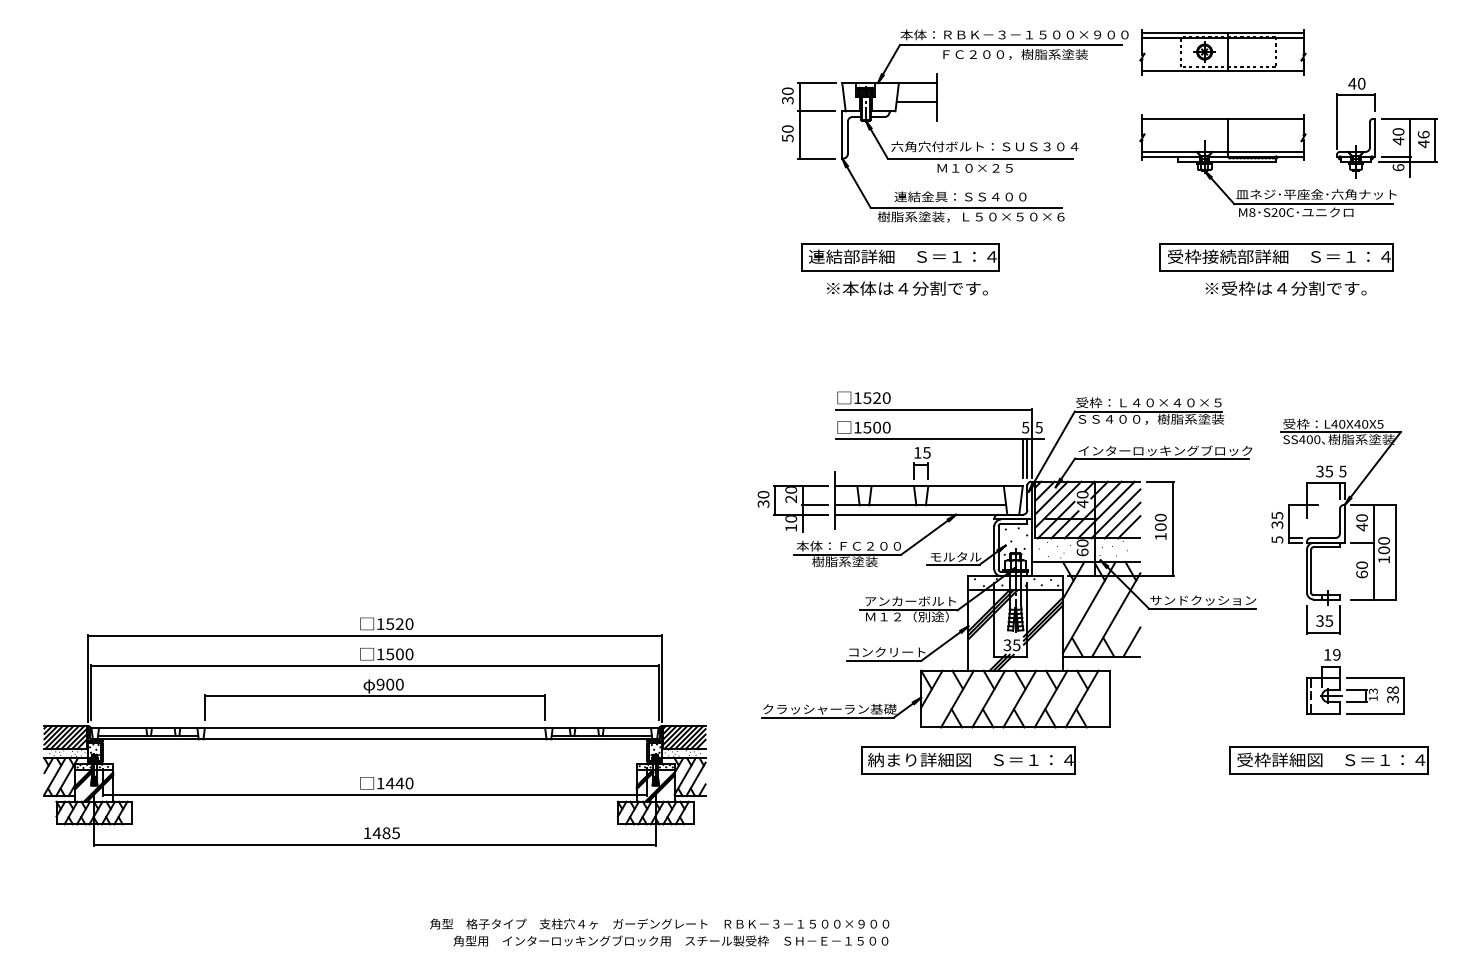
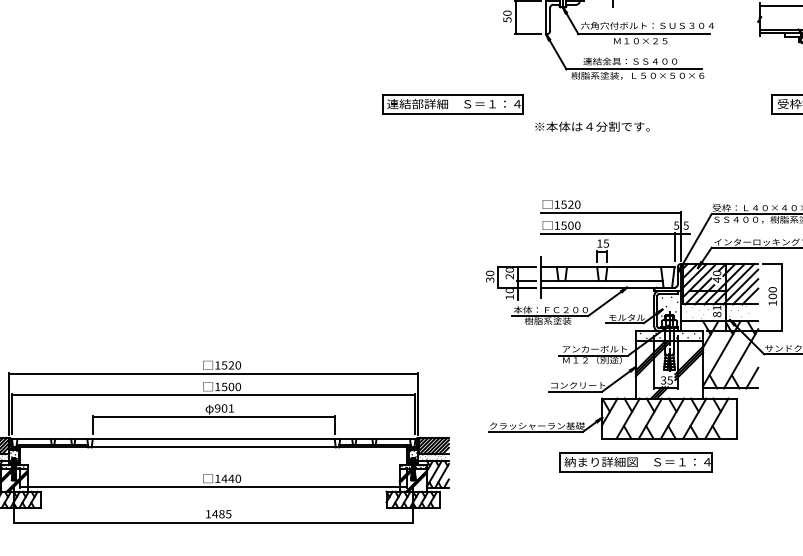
part: (900, 257) -> (452, 104), moved
line: (1027, 457) -> (677, 246), removed
text: (1082, 547) -> (717, 310), 60 -> 81
text: (399, 684) -> (231, 408), 900 -> 901

